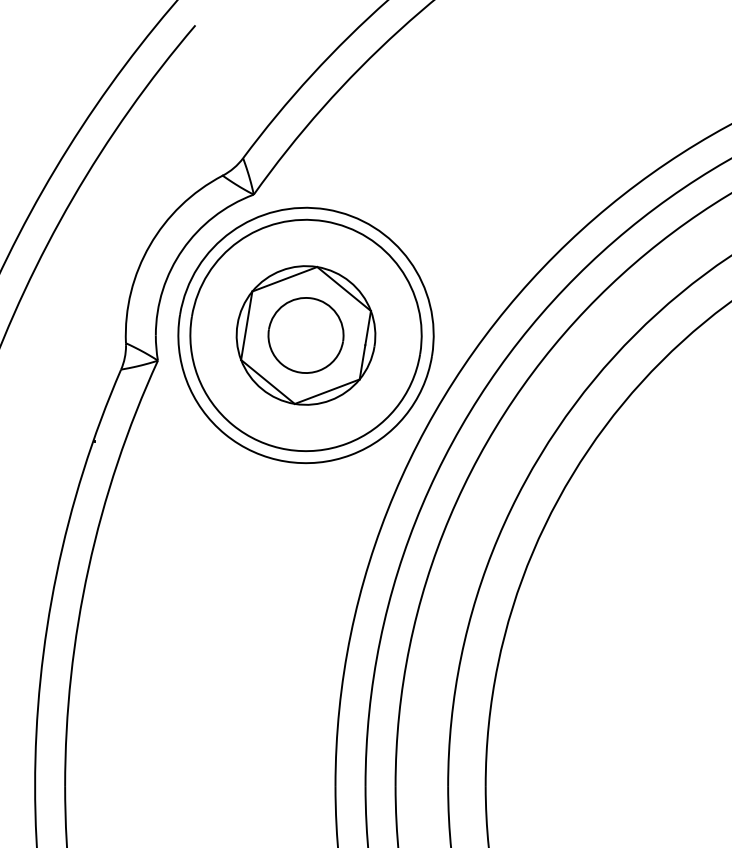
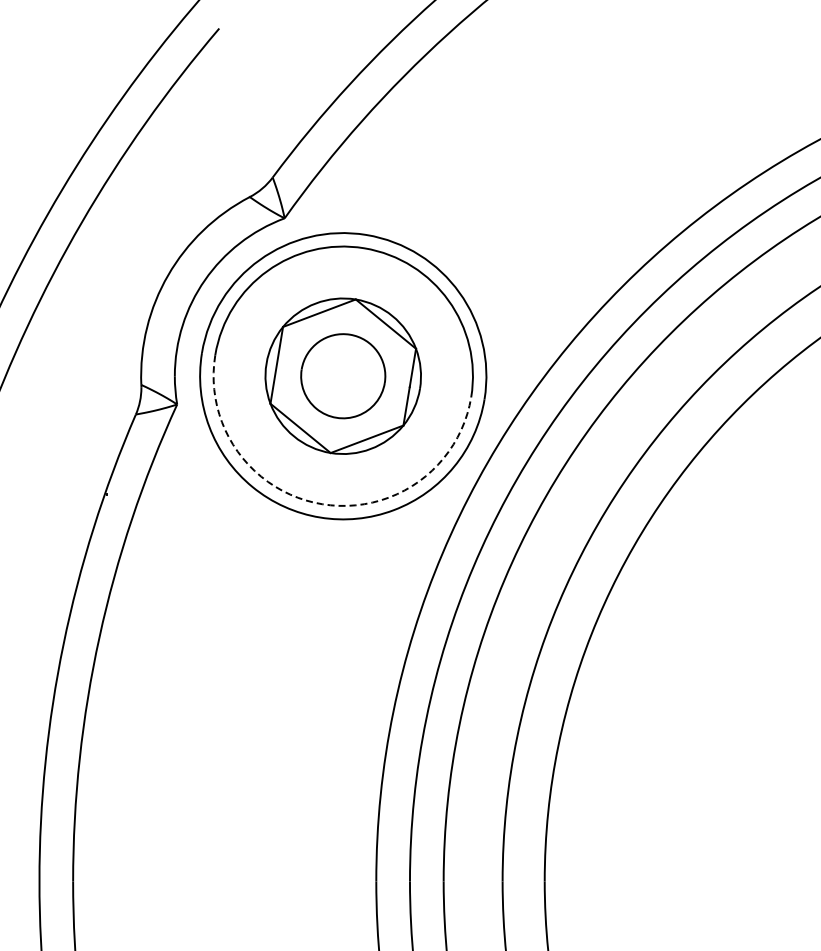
arc: (287, 449) -> (322, 504), solid -> dashed

